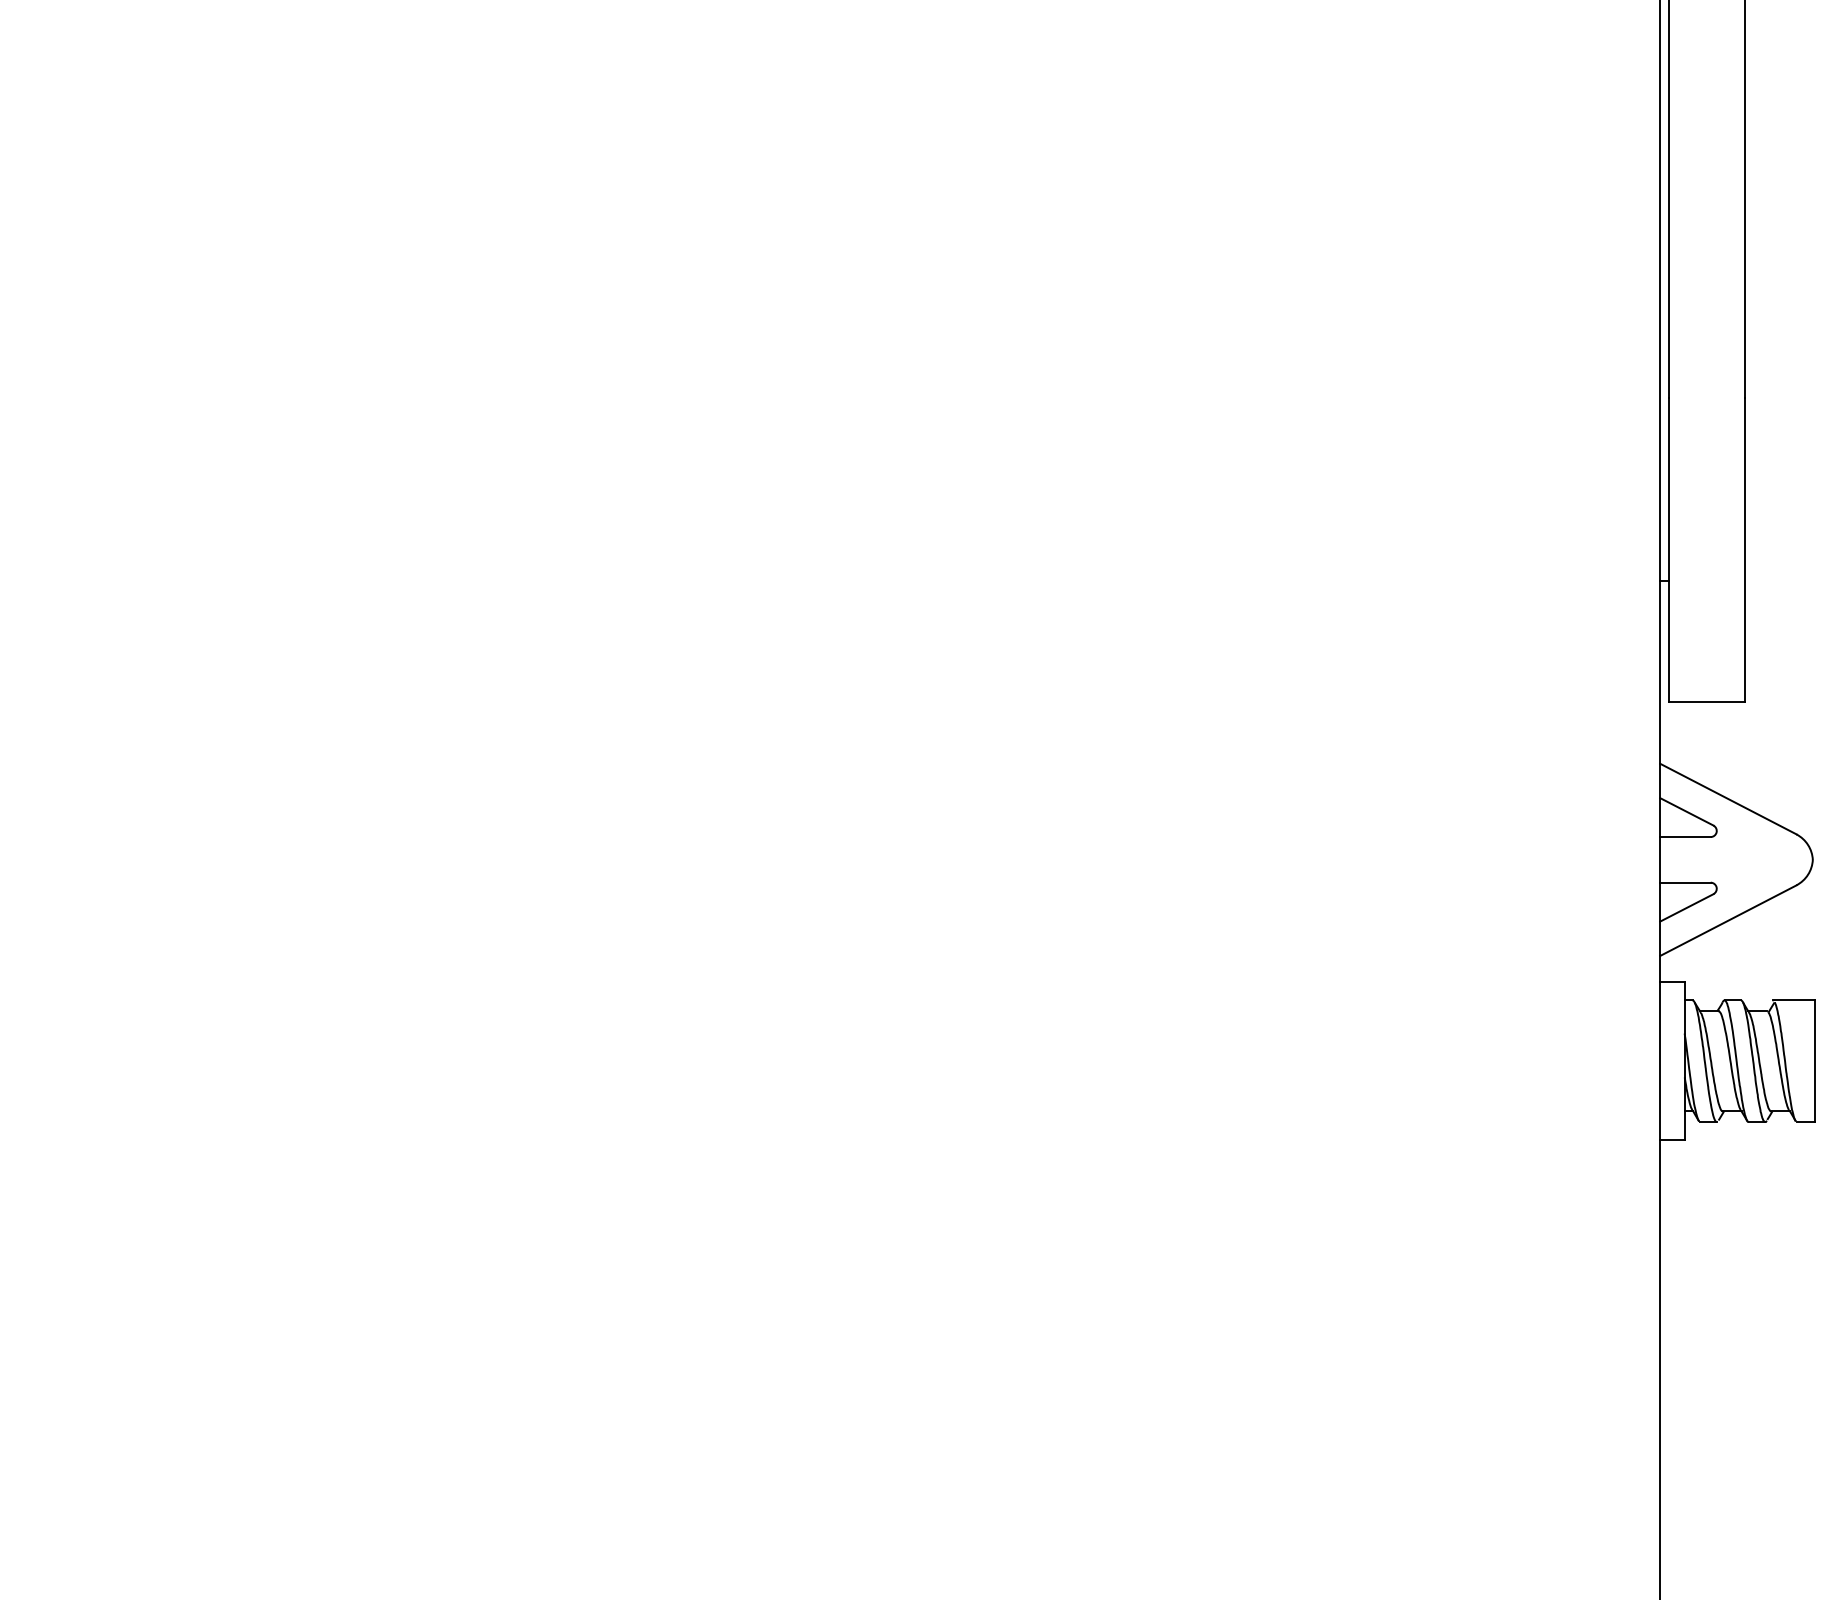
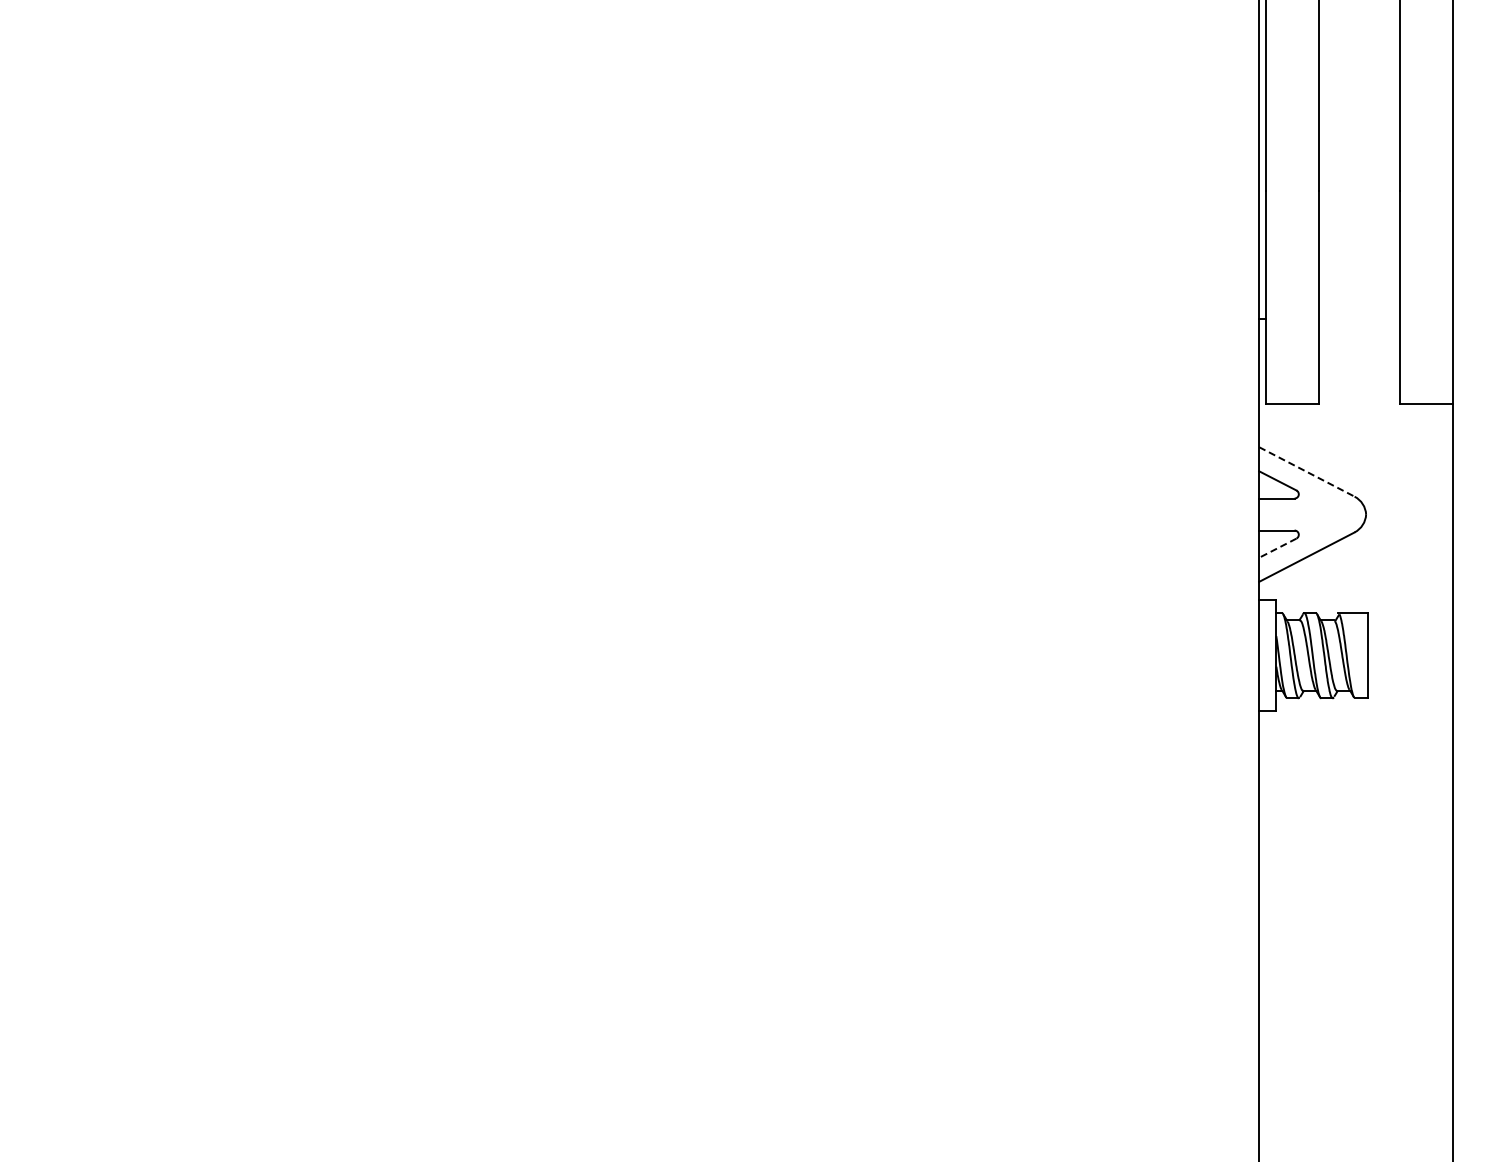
line: (1727, 798) -> (1306, 471), solid -> dashed
line: (1686, 908) -> (1277, 548), solid -> dashed

